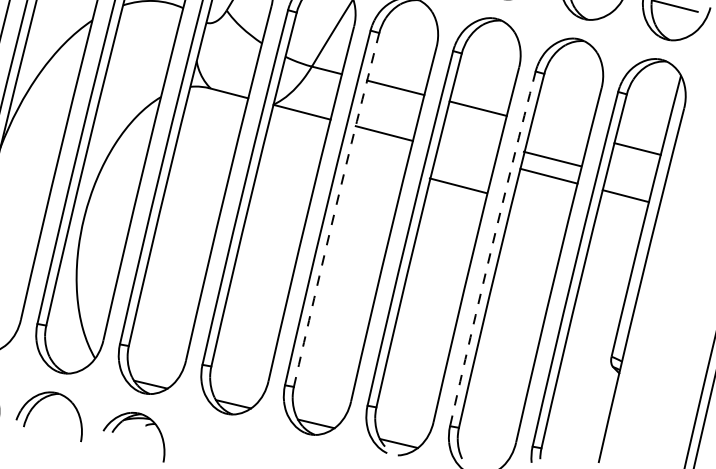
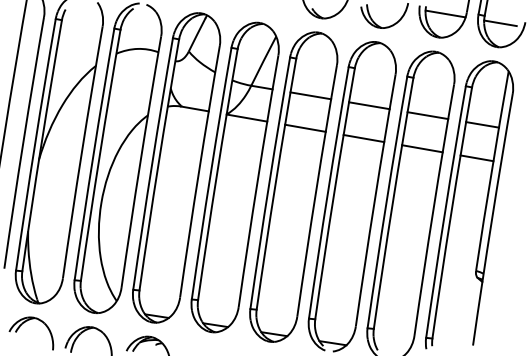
line: (551, 158) -> (427, 115), moved
line: (457, 185) -> (363, 138), moved
arc: (335, 210) -> (275, 184), dashed -> solid
arc: (491, 248) -> (386, 202), dashed -> solid

